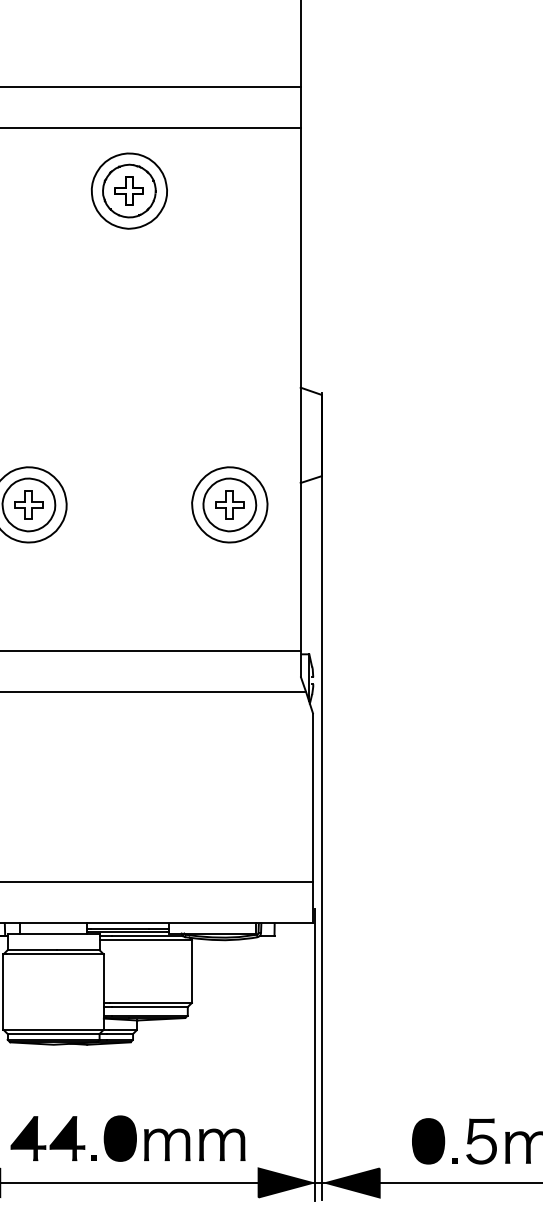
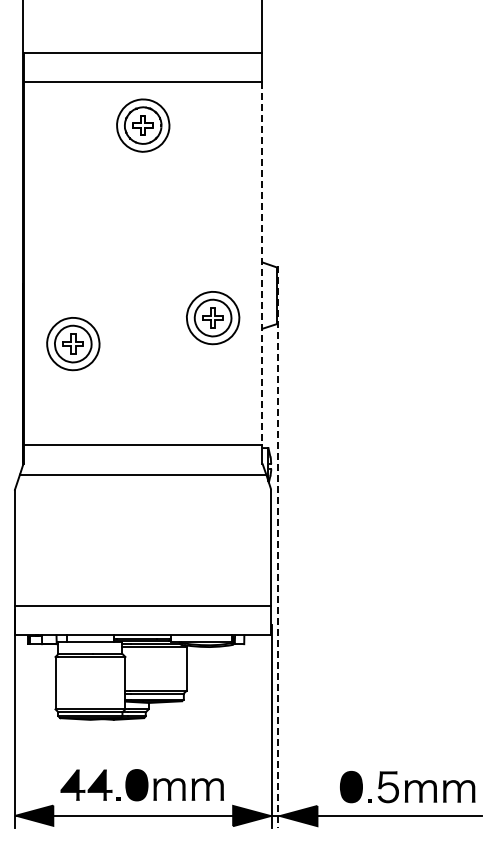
line: (300, 389) -> (262, 263), solid -> dashed
part: (230, 505) -> (213, 318), moved
line: (322, 797) -> (277, 547), solid -> dashed

